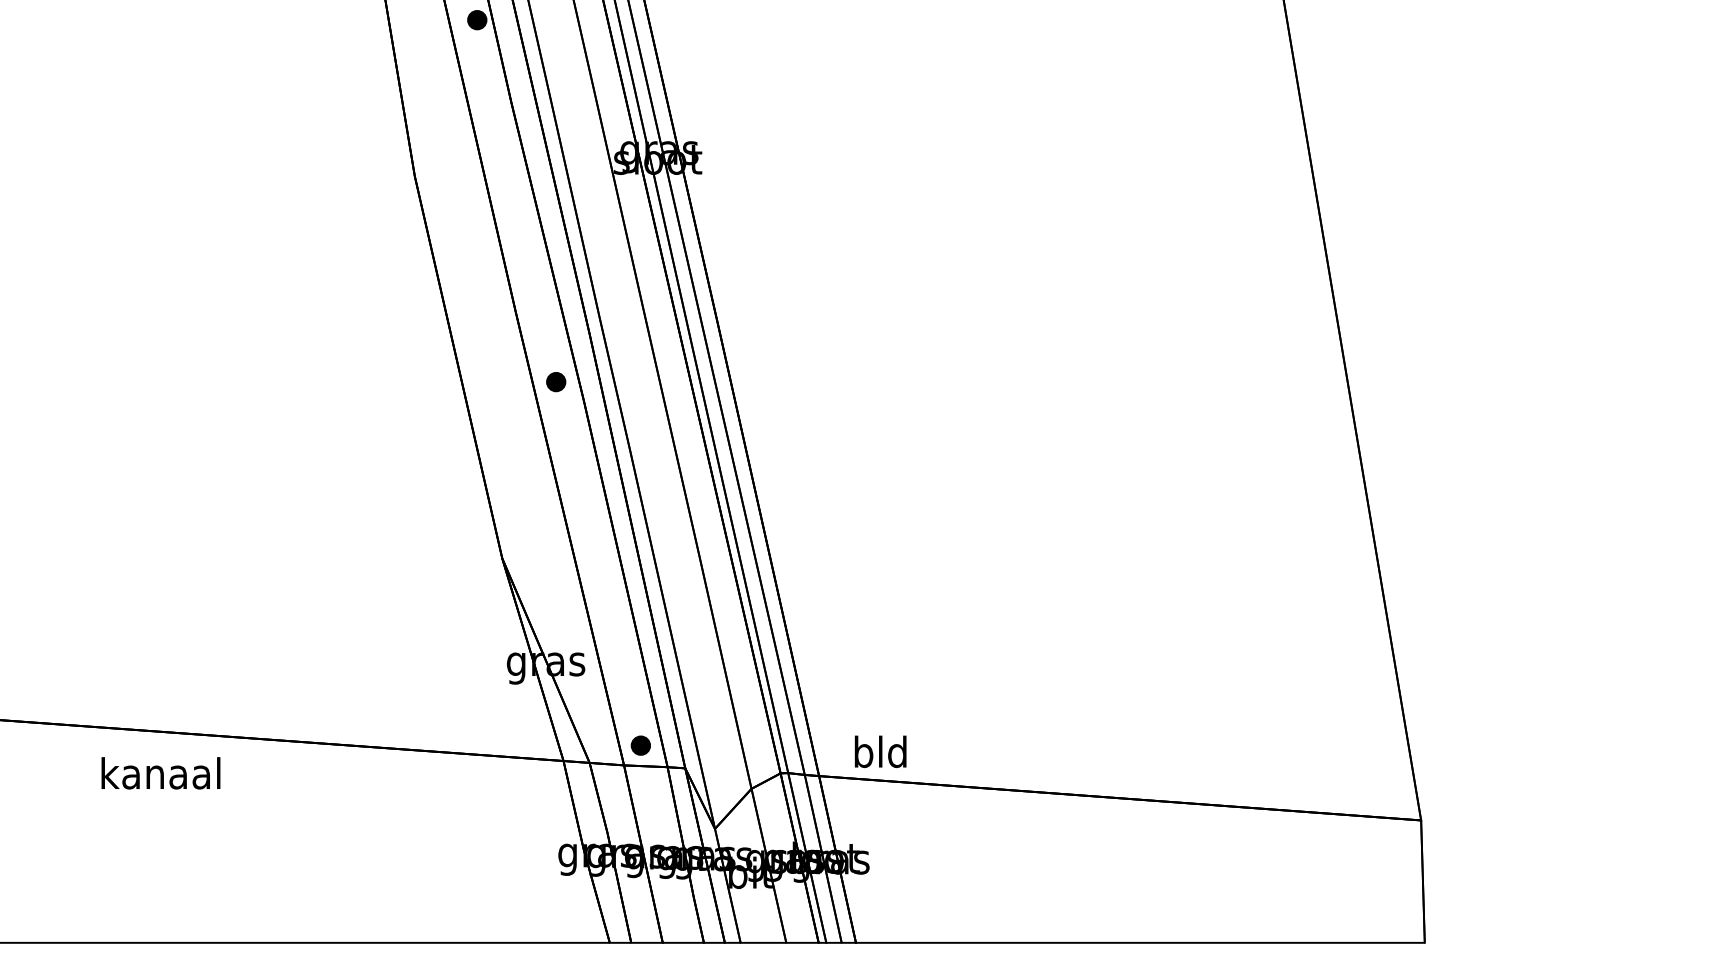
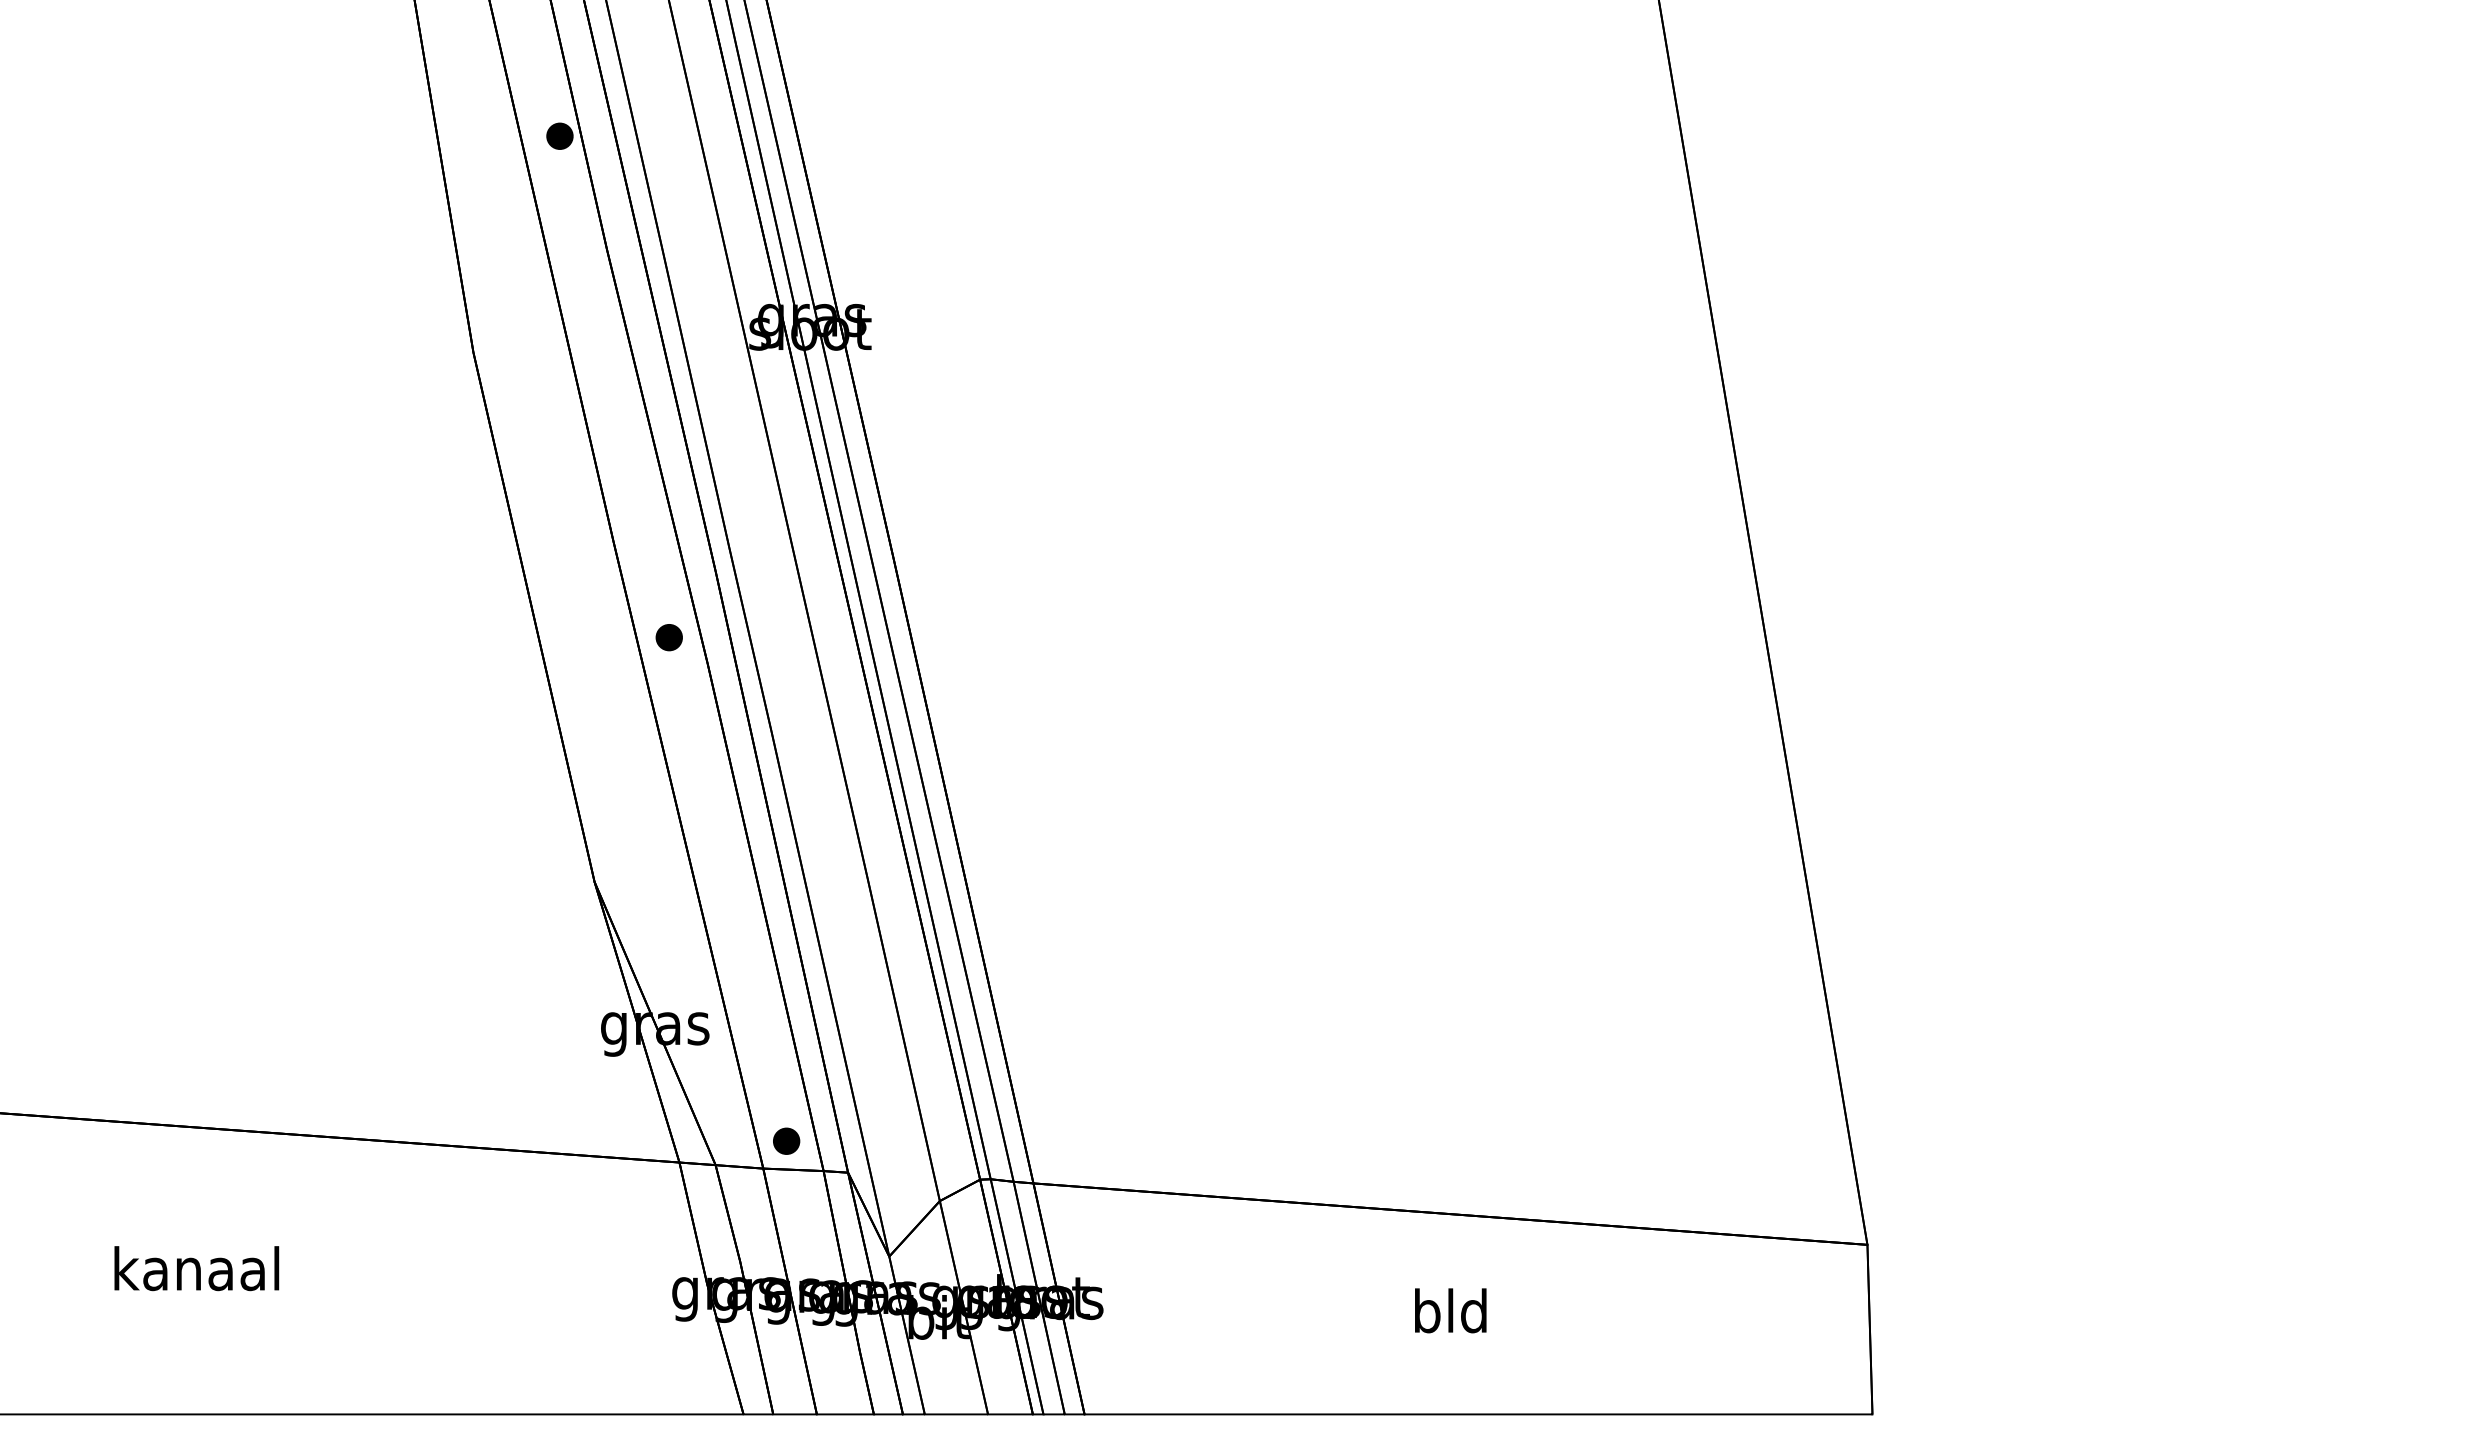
text: (880, 751) -> (1450, 1310), moved
text: (160, 773) -> (196, 1268), moved

